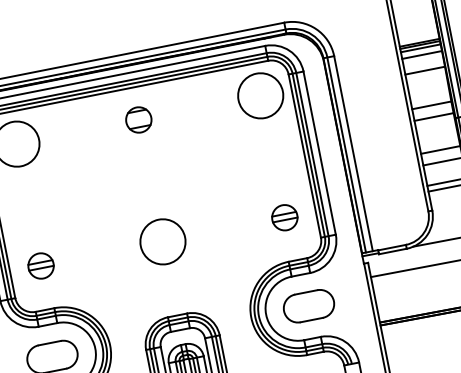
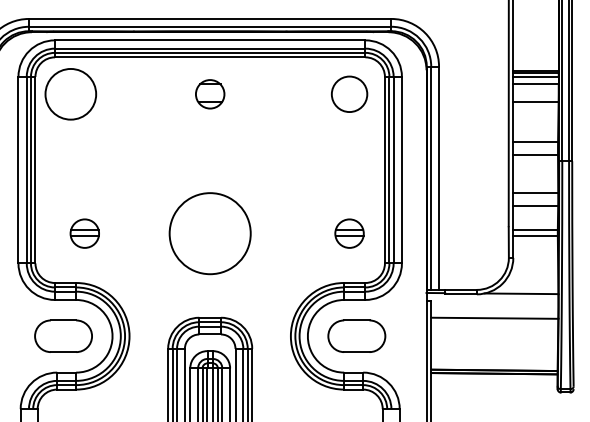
circle: (260, 95) -> (349, 93), size x0.7
circle: (162, 241) -> (209, 233), size x1.6
part: (40, 265) -> (84, 233), moved

